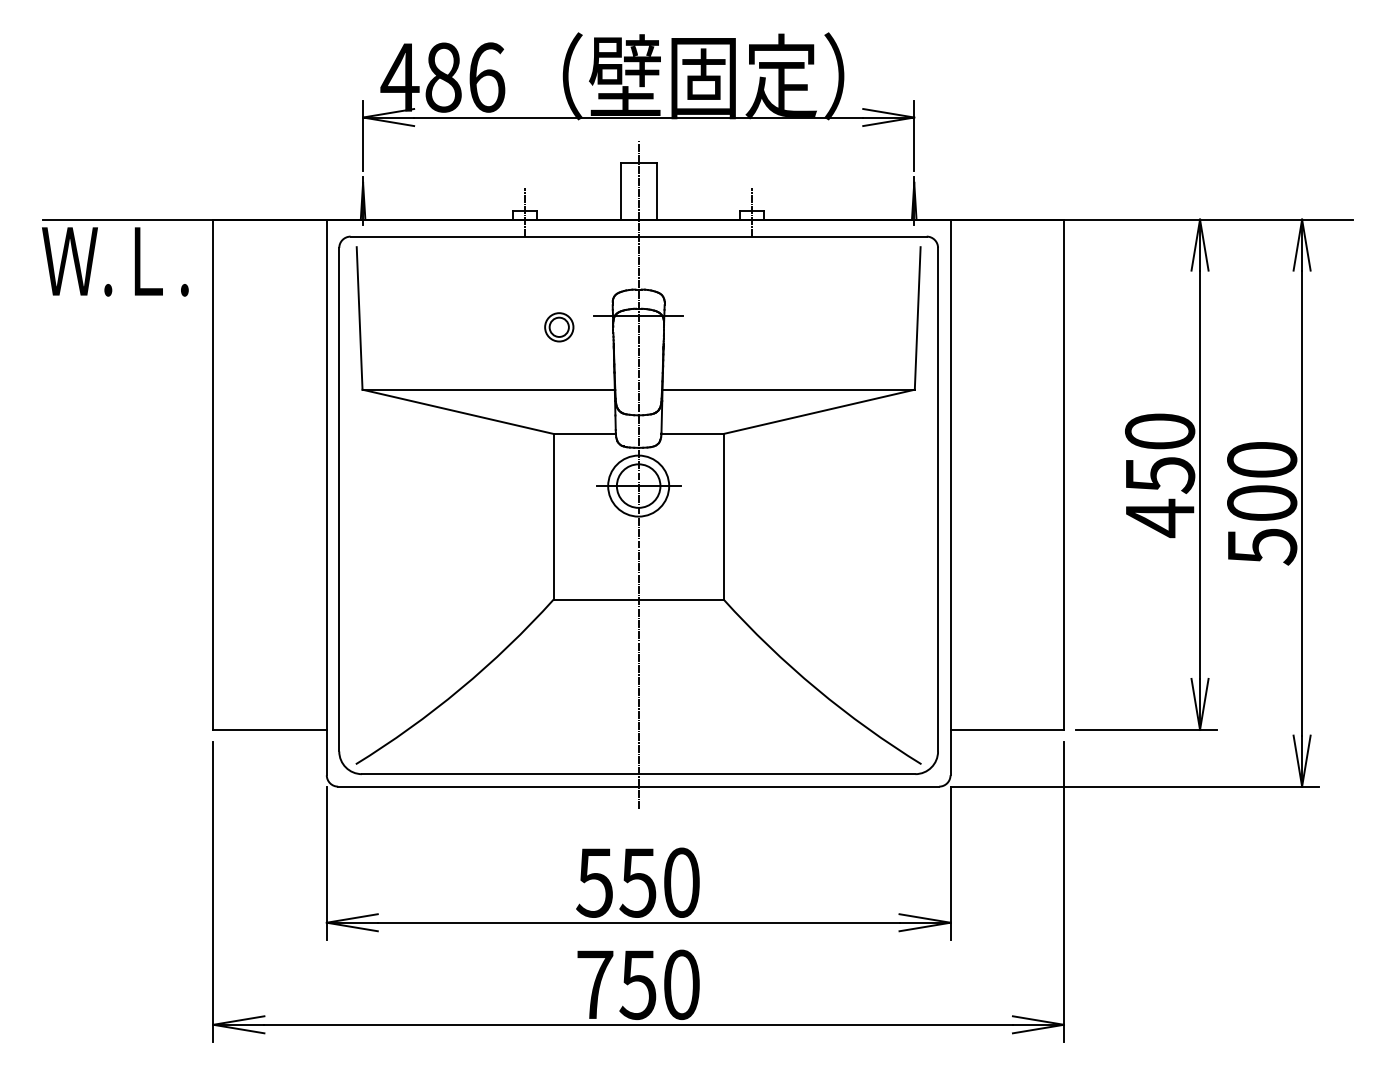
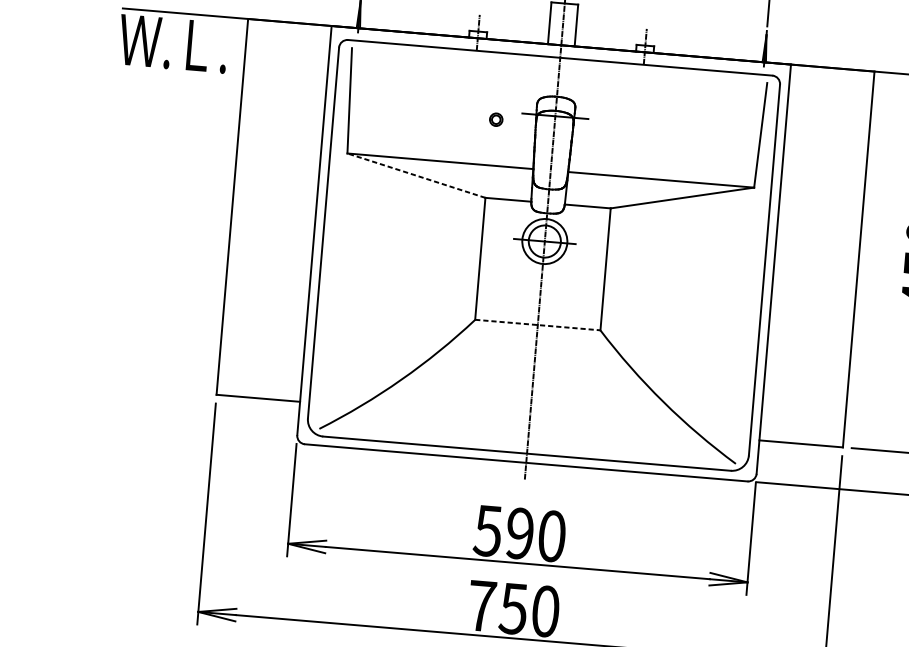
part: (559, 327) -> (496, 119), size x0.6
line: (457, 411) -> (416, 175), solid -> dashed
line: (639, 599) -> (538, 325), solid -> dashed
text: (637, 882) -> (519, 533), 550 -> 590

